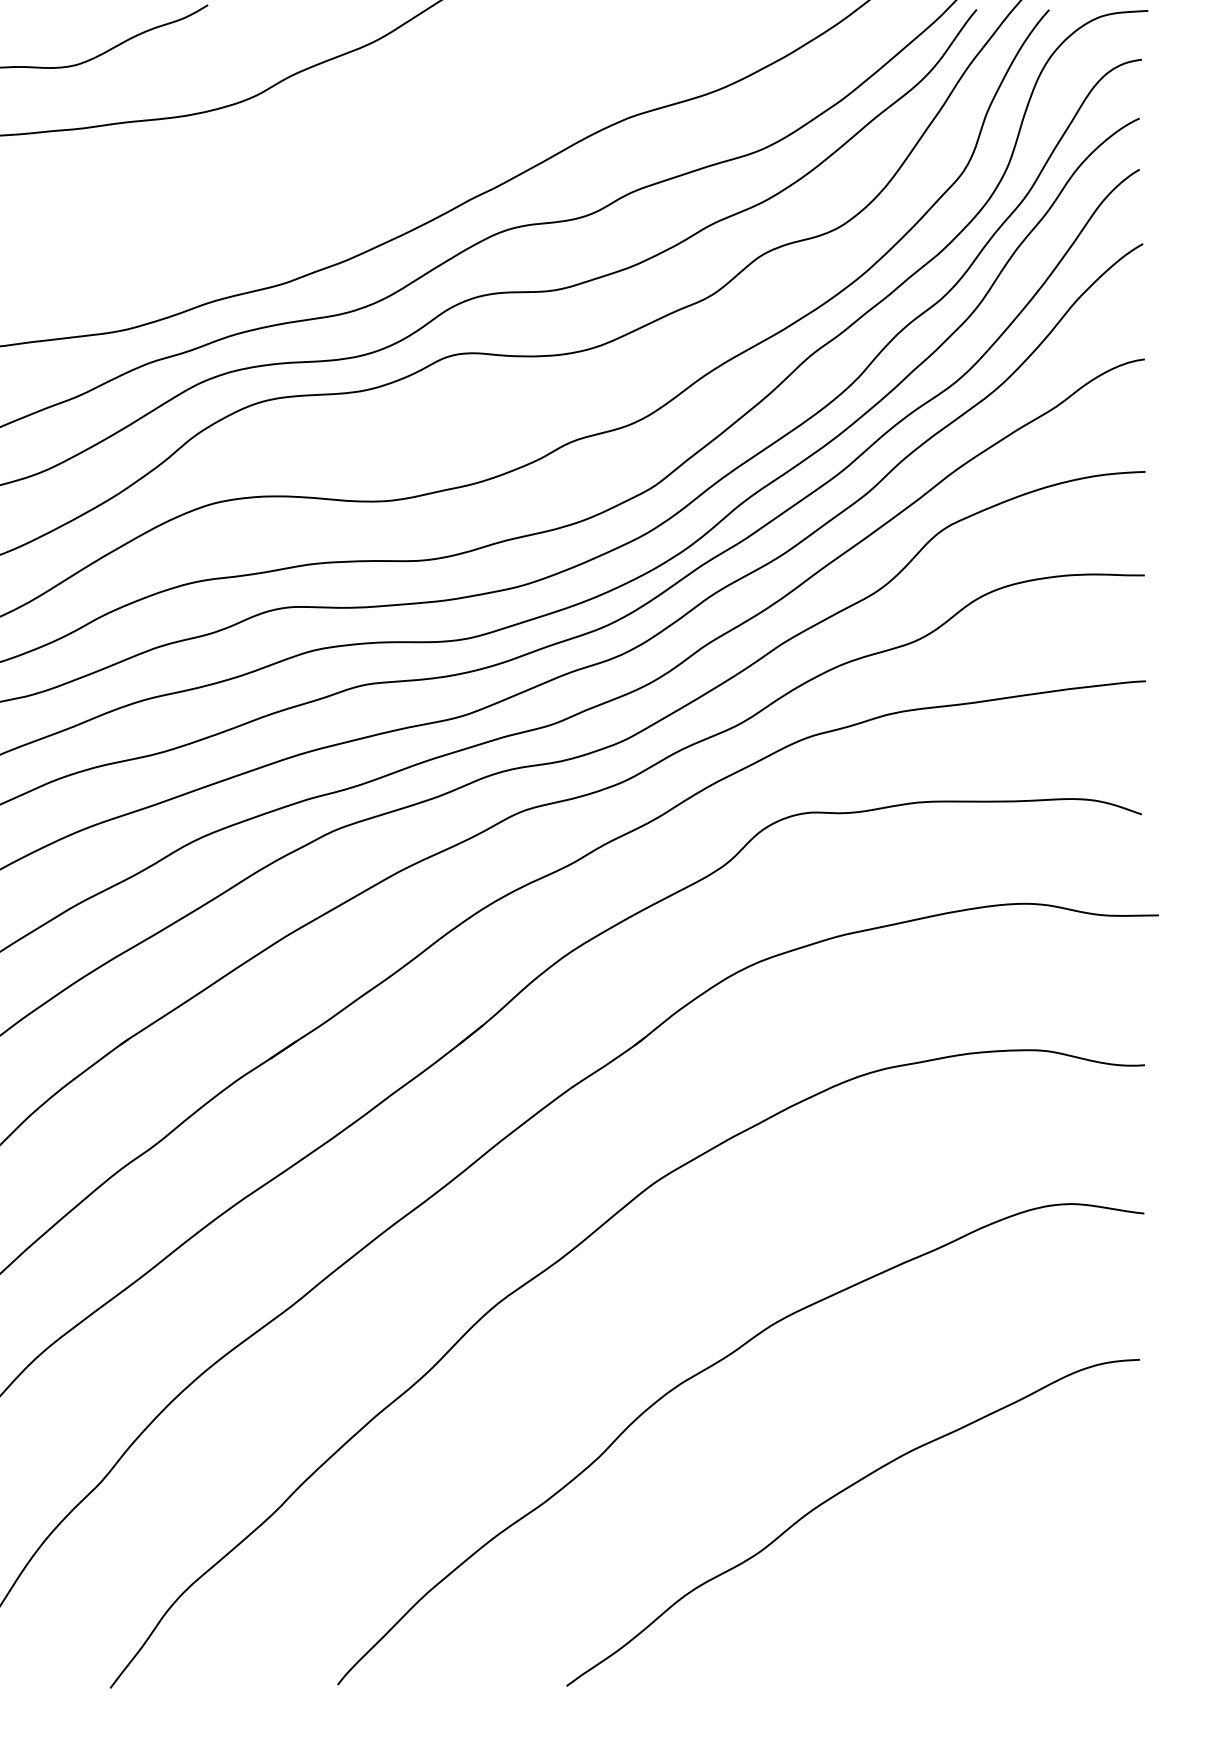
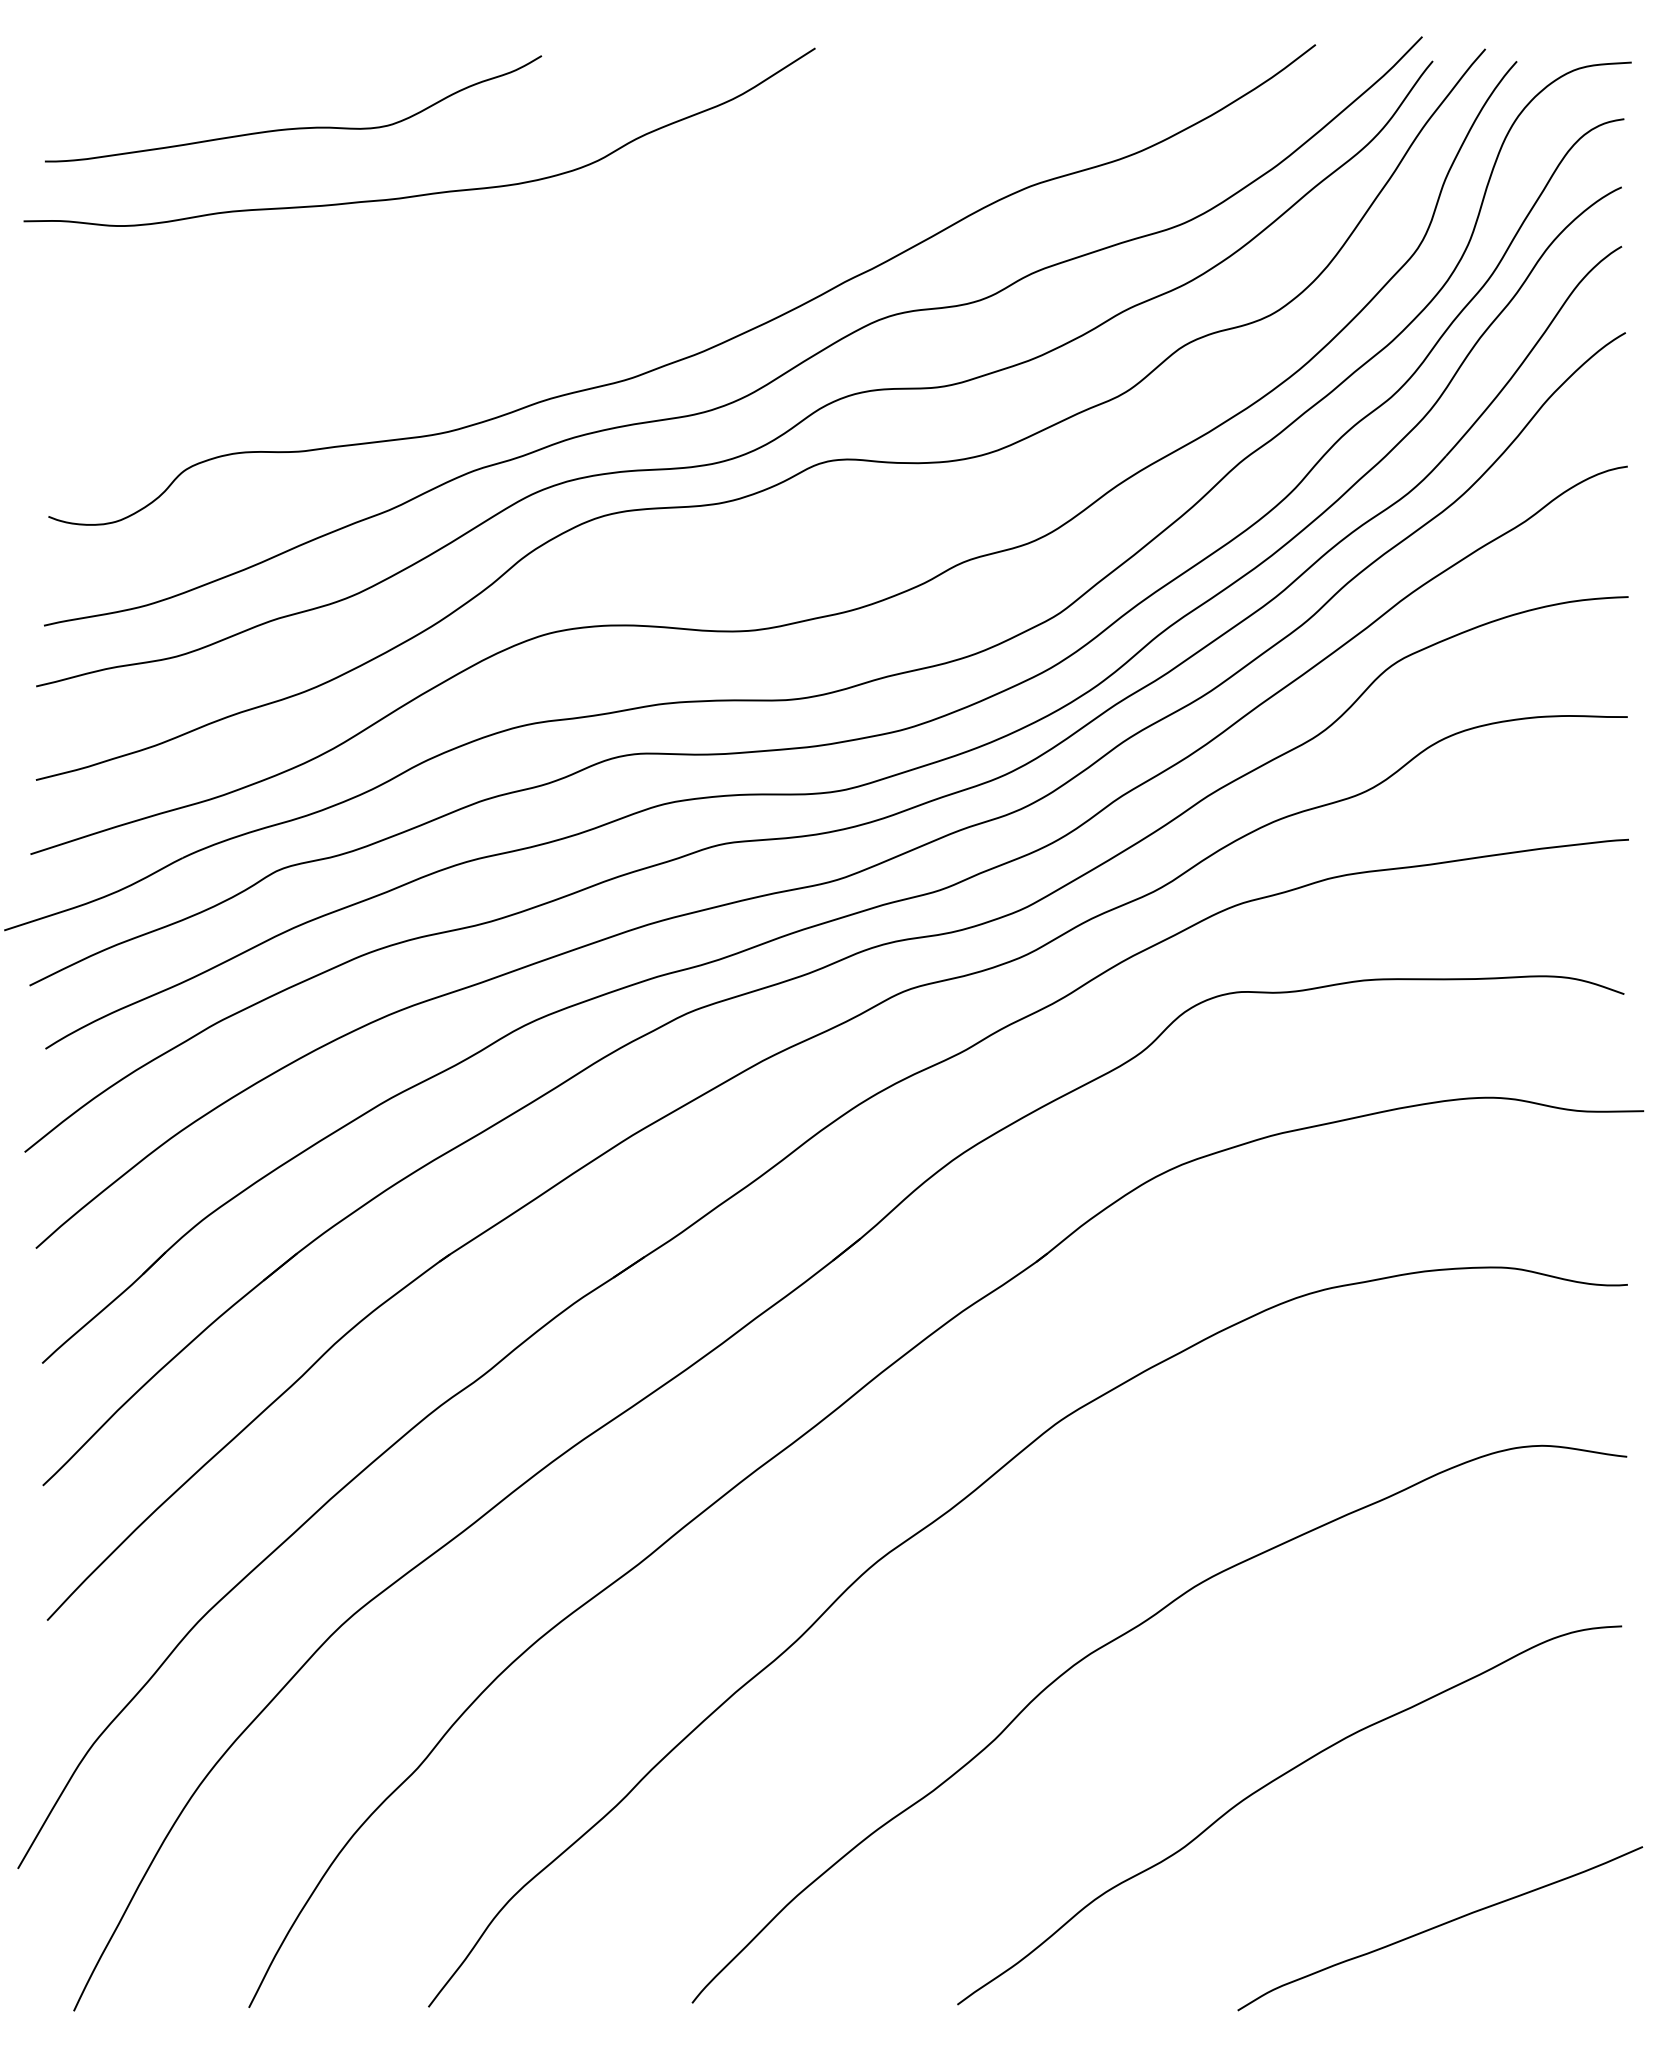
curve: (983, 1618) -> (1440, 1926), added

